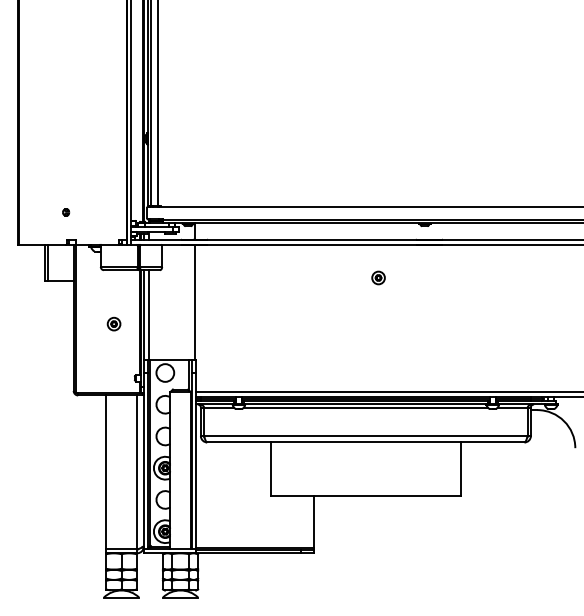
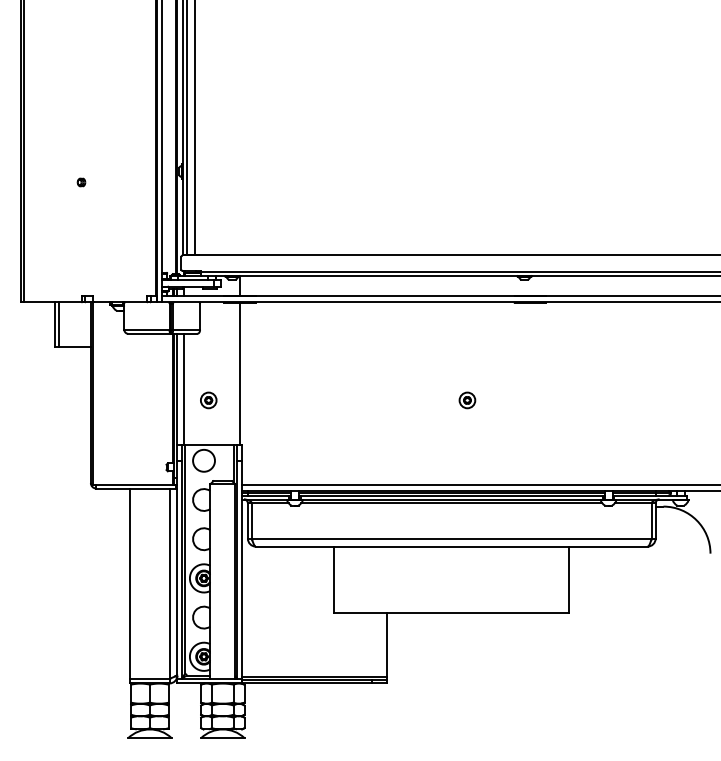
part: (66, 212) -> (81, 182), moved
part: (378, 278) -> (467, 400), moved
part: (113, 324) -> (208, 400), moved

